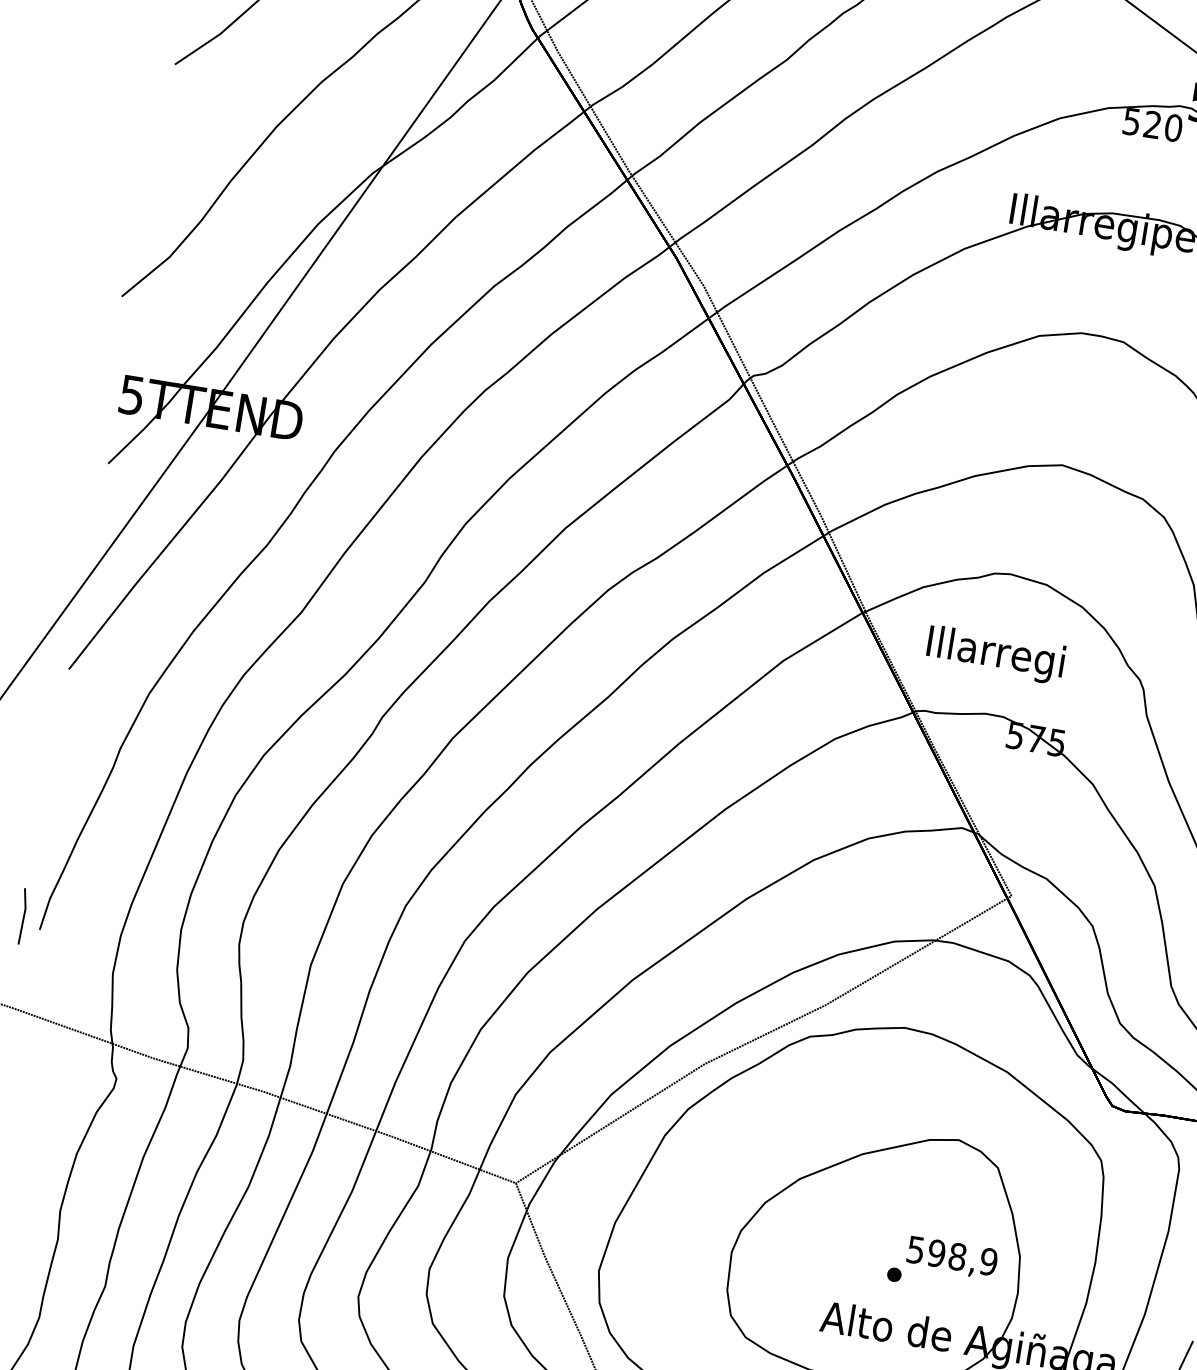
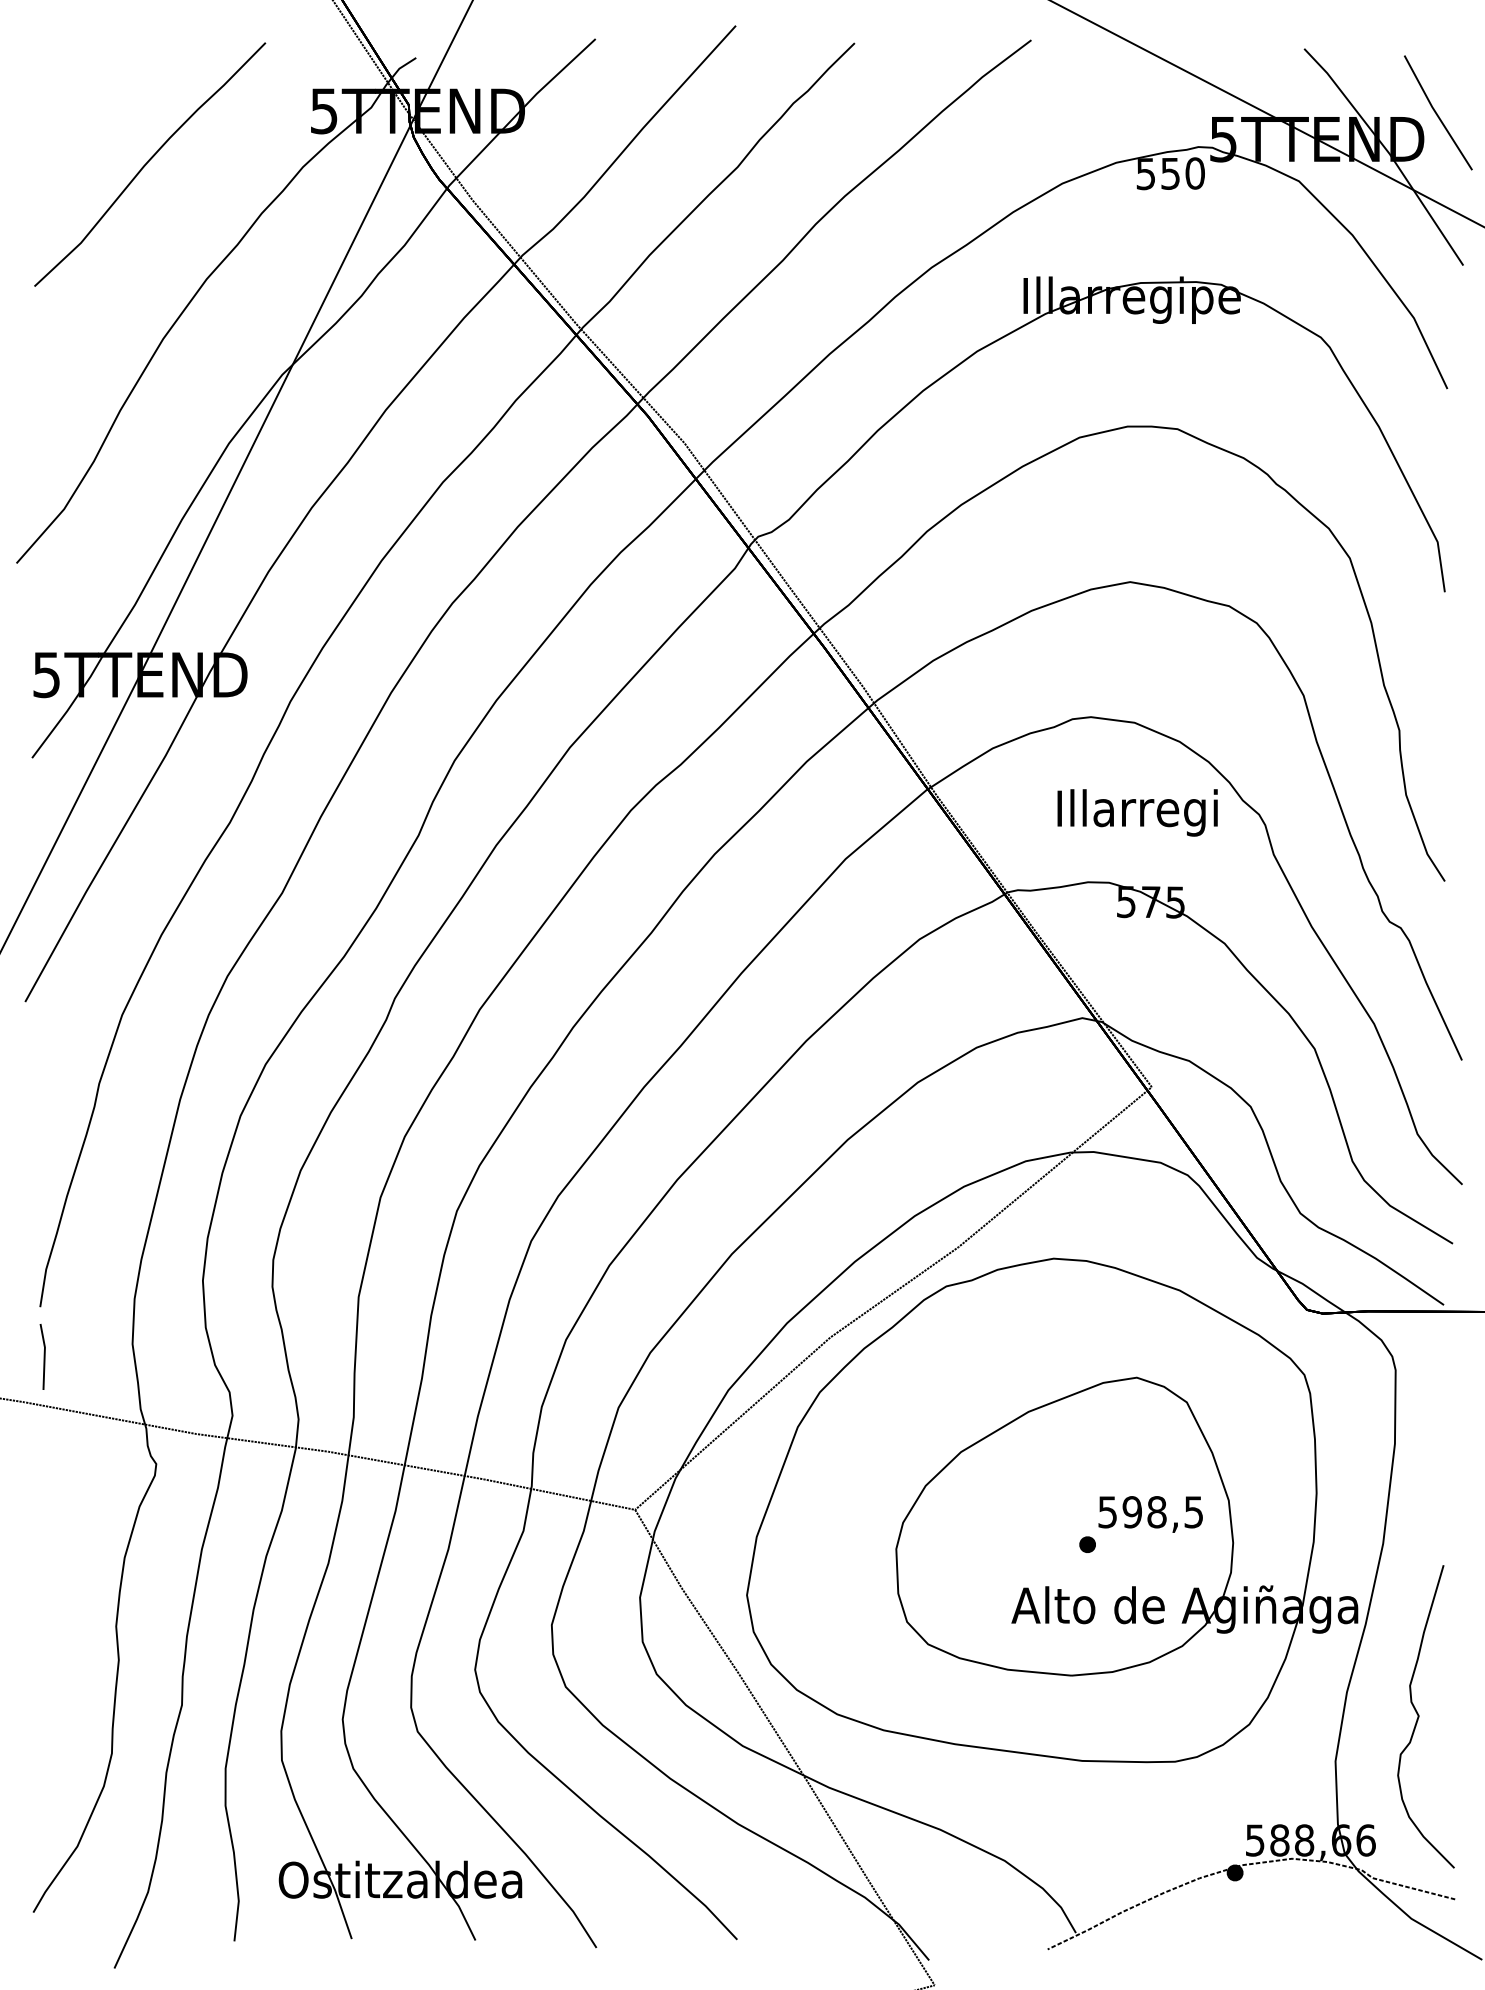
text: (1152, 124) -> (1170, 173), 520 -> 550
text: (995, 654) -> (1137, 812), moved
line: (23, 916) -> (43, 1356), moved
text: (988, 1262) -> (1193, 1512), 598,9 -> 598,5

